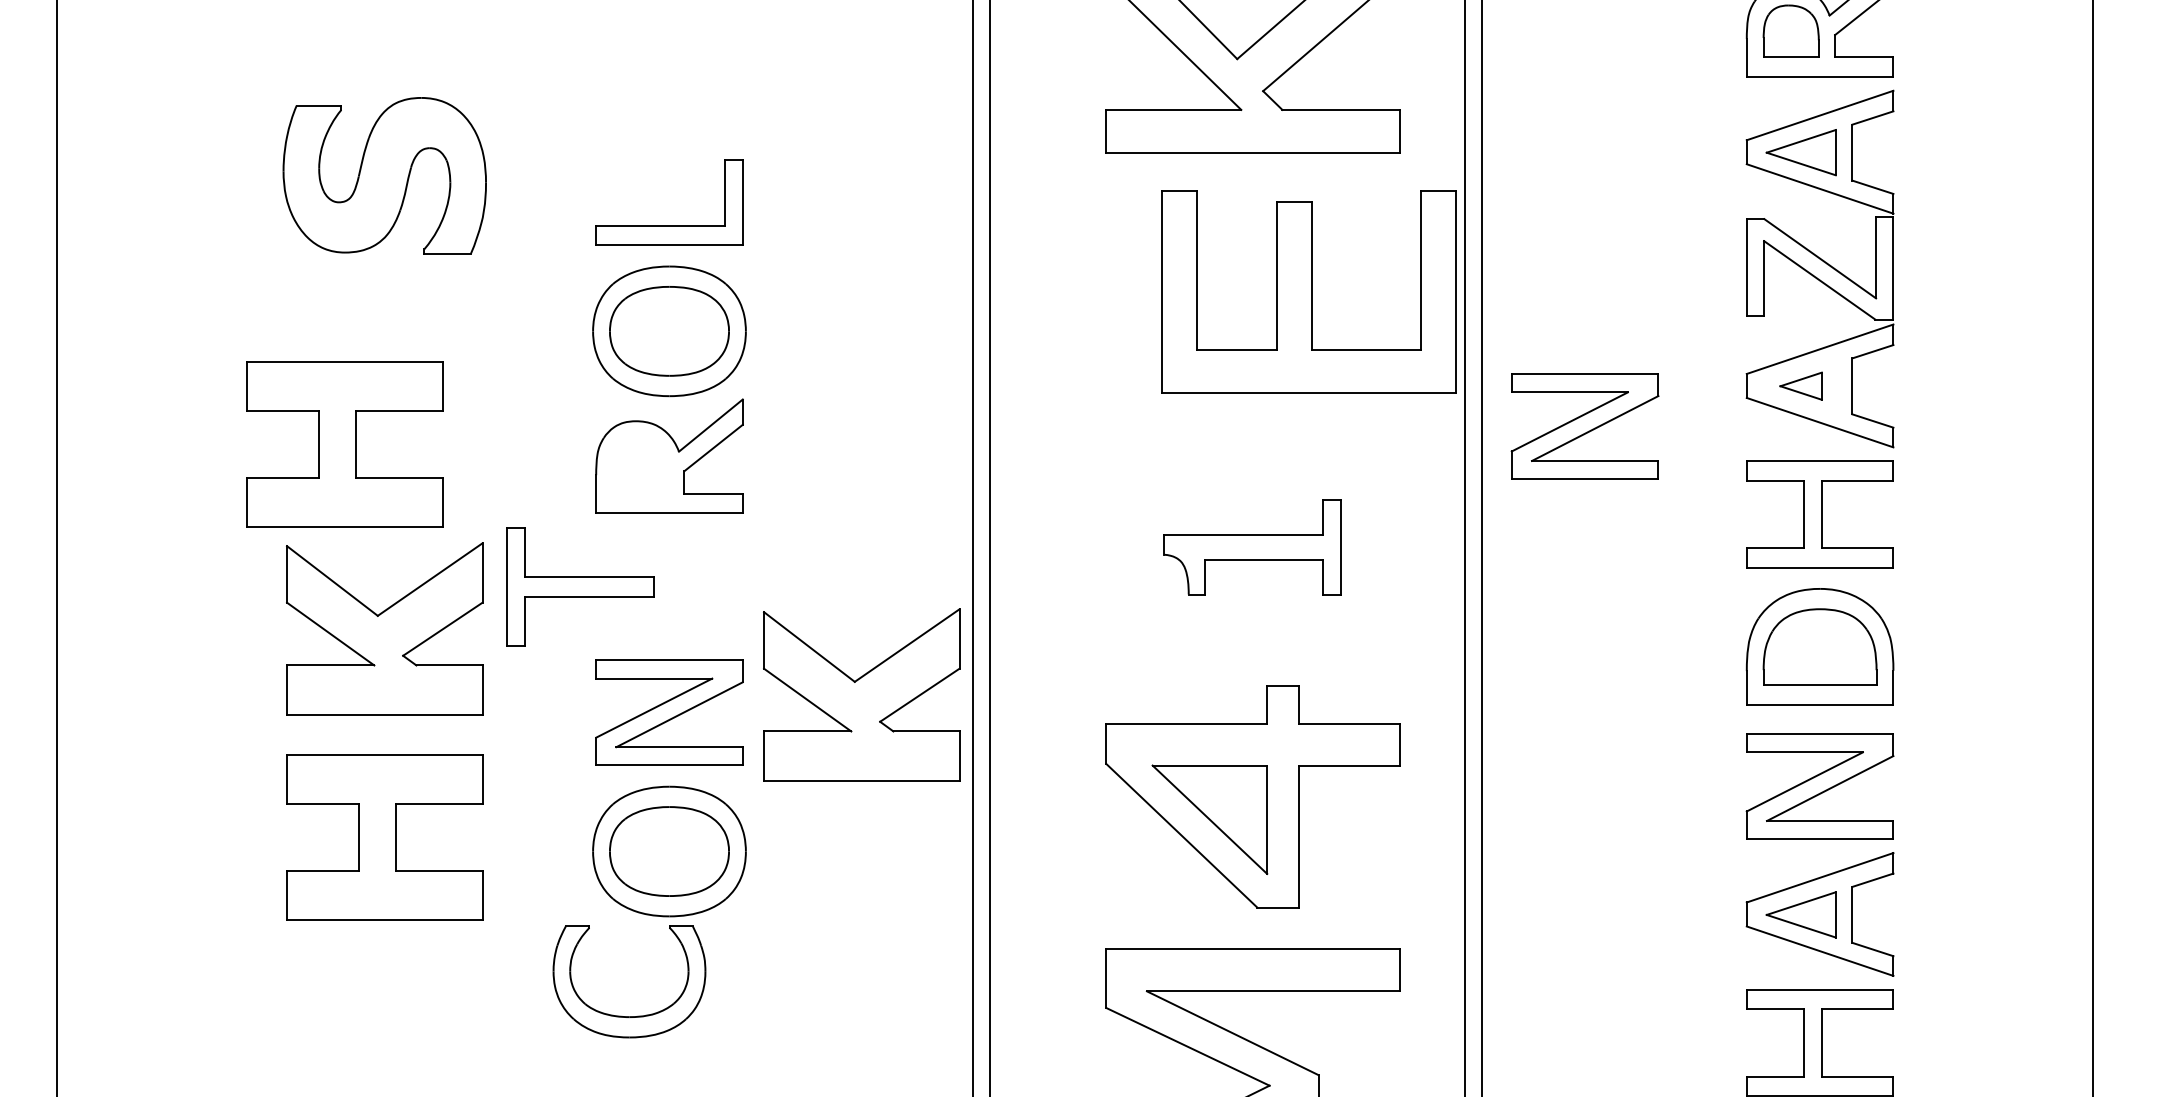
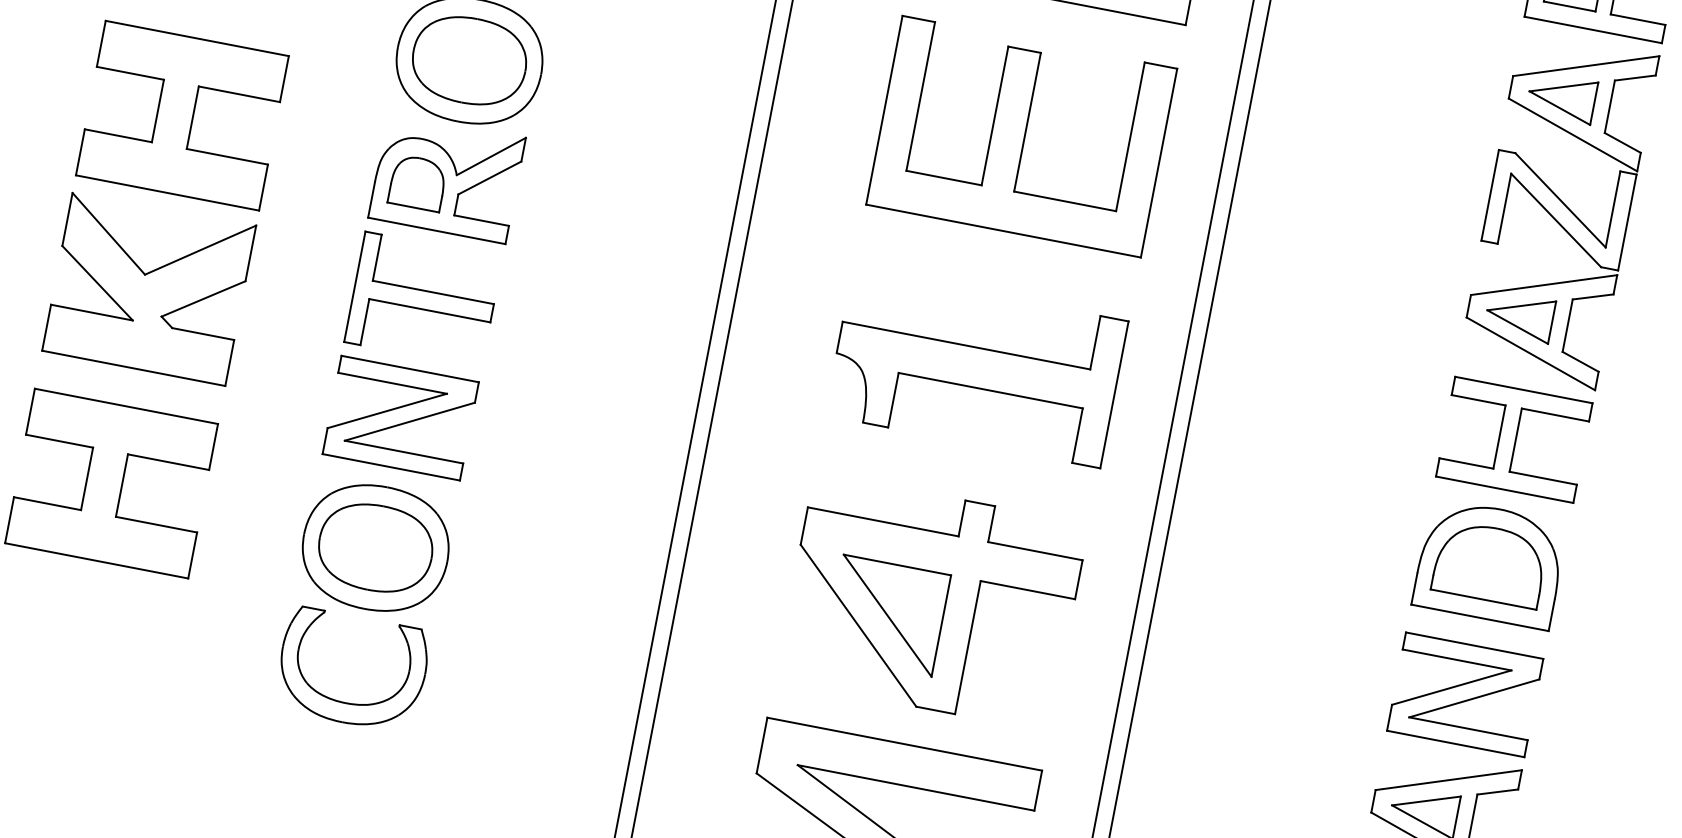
part: (1308, 291) -> (1021, 136), moved
part: (1800, 385) -> (1519, 315), size x1.67
part: (1584, 426) -> (1309, 314), removed
part: (344, 444) -> (182, 115), moved
part: (640, 467) -> (417, 183), added
part: (1252, 547) -> (976, 368), size x1.67
part: (580, 586) -> (423, 299), moved
part: (861, 694) -> (583, 435), removed
part: (621, 1015) -> (338, 700), moved

